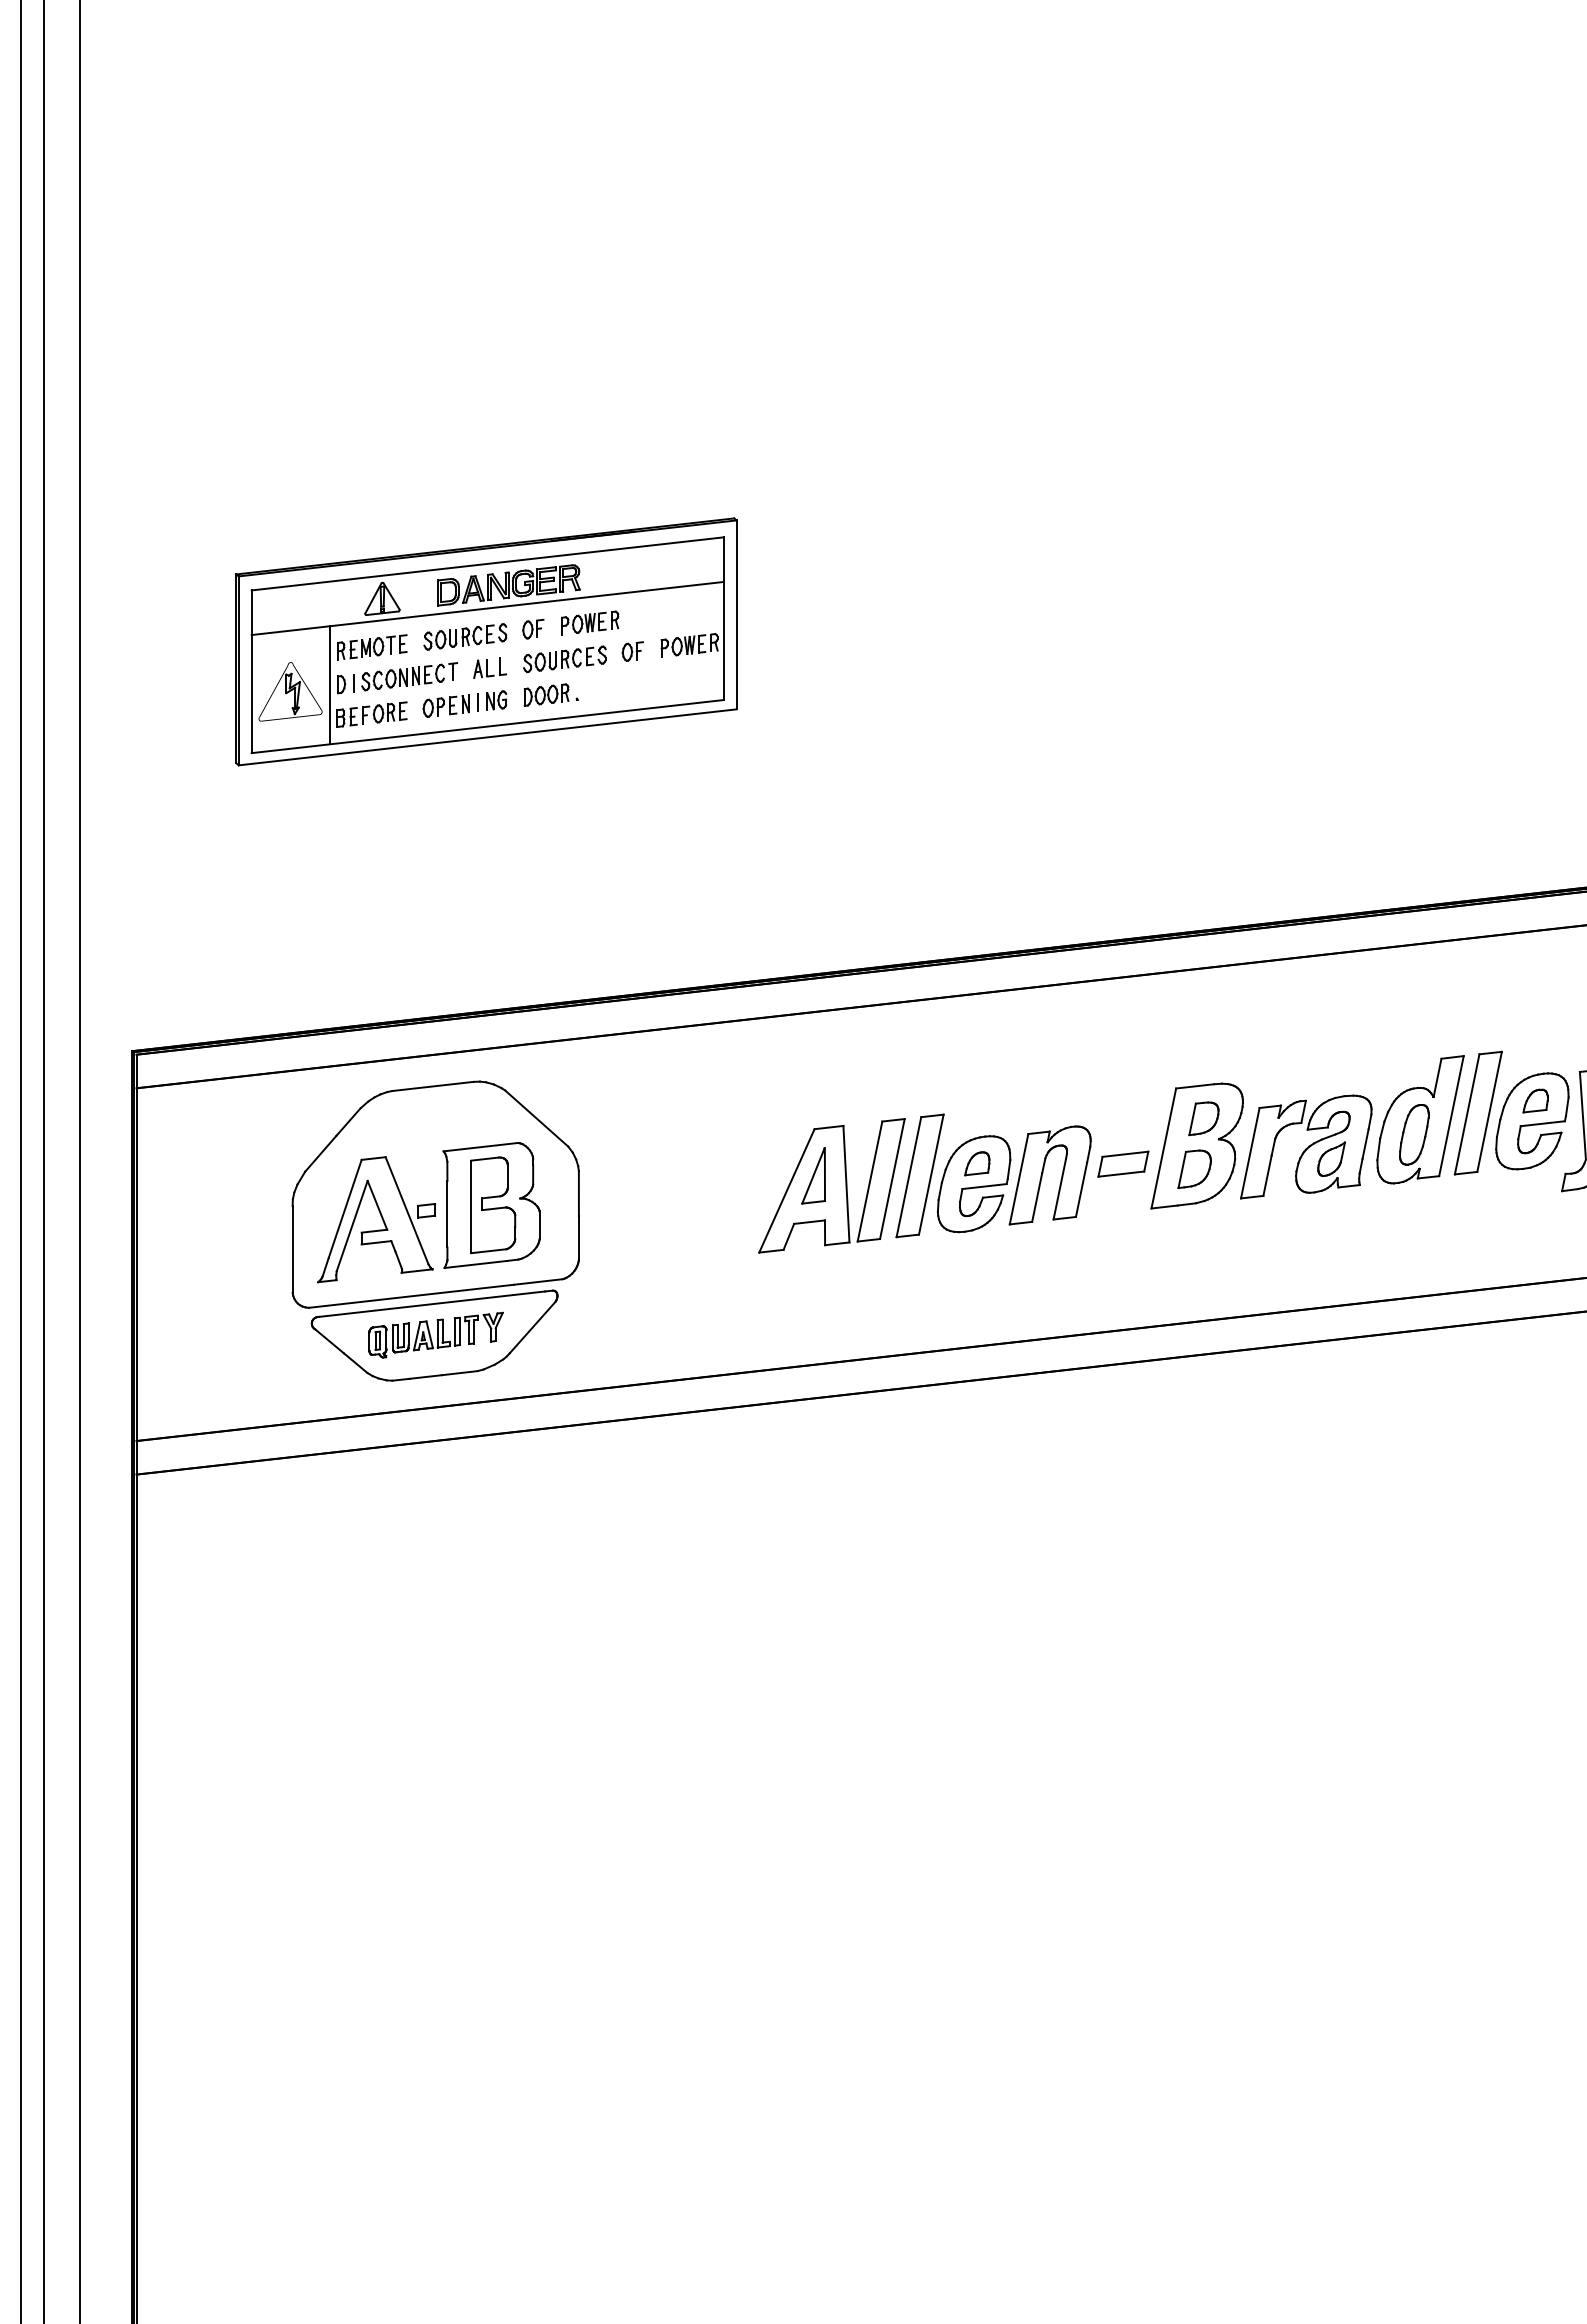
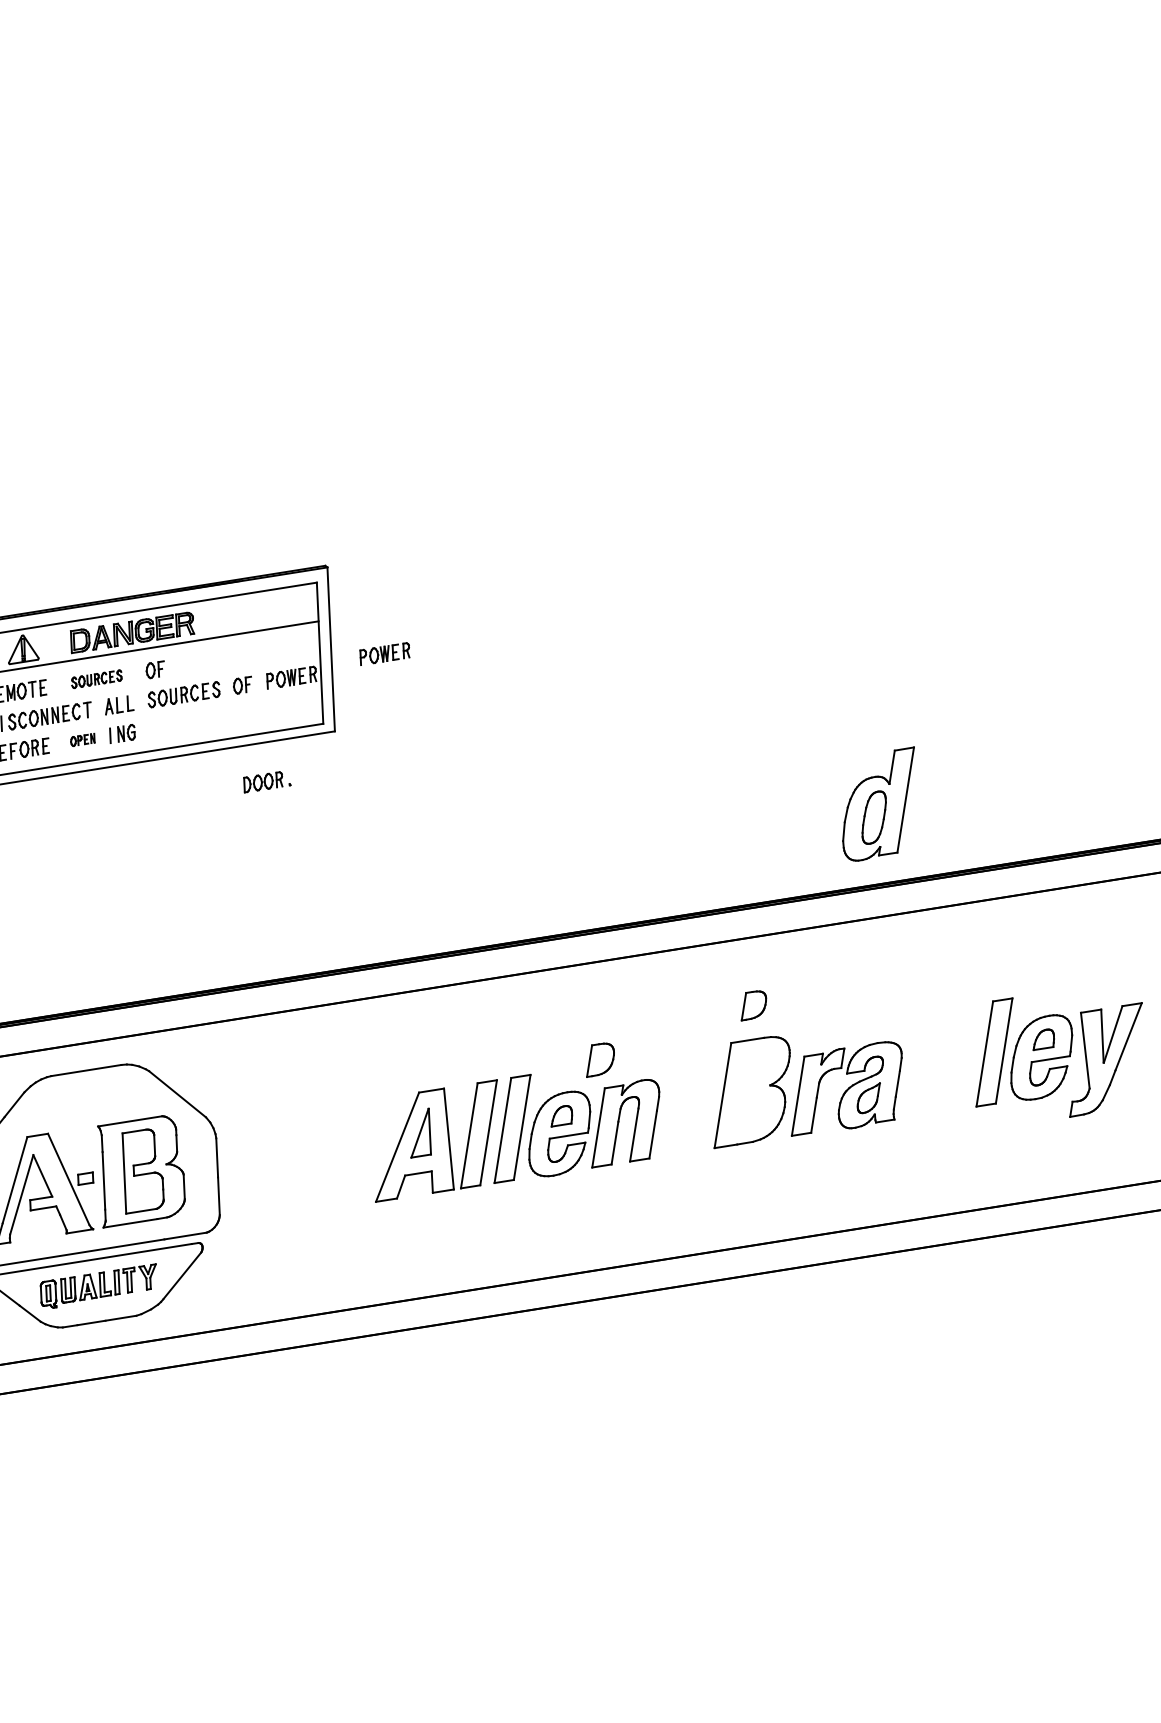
part: (590, 622) -> (385, 653), moved
part: (465, 636) -> (96, 678), size x0.7
part: (550, 694) -> (266, 781), moved
part: (445, 705) -> (82, 739), size x0.6
part: (1203, 1118) -> (753, 1005), moved
part: (1420, 1119) -> (878, 804), moved
part: (1123, 1163) -> (688, 1110), removed
part: (1194, 1168) -> (600, 1059), moved

